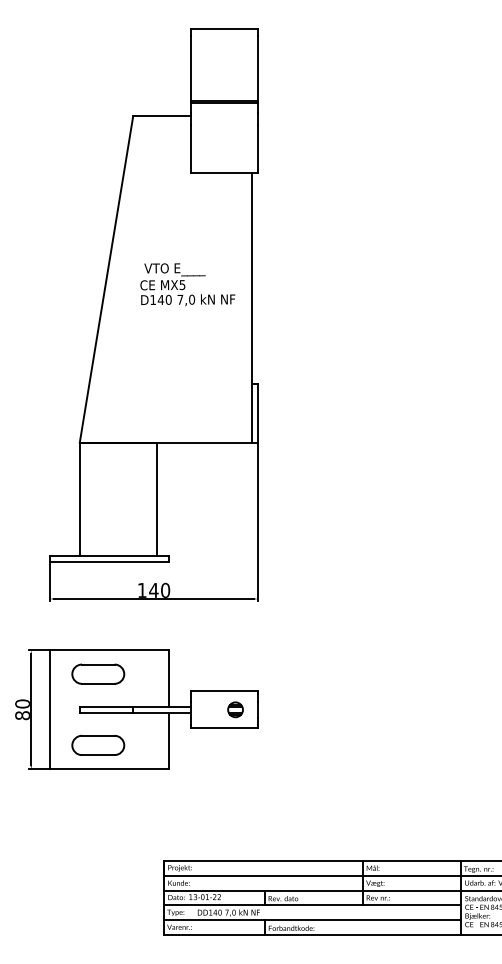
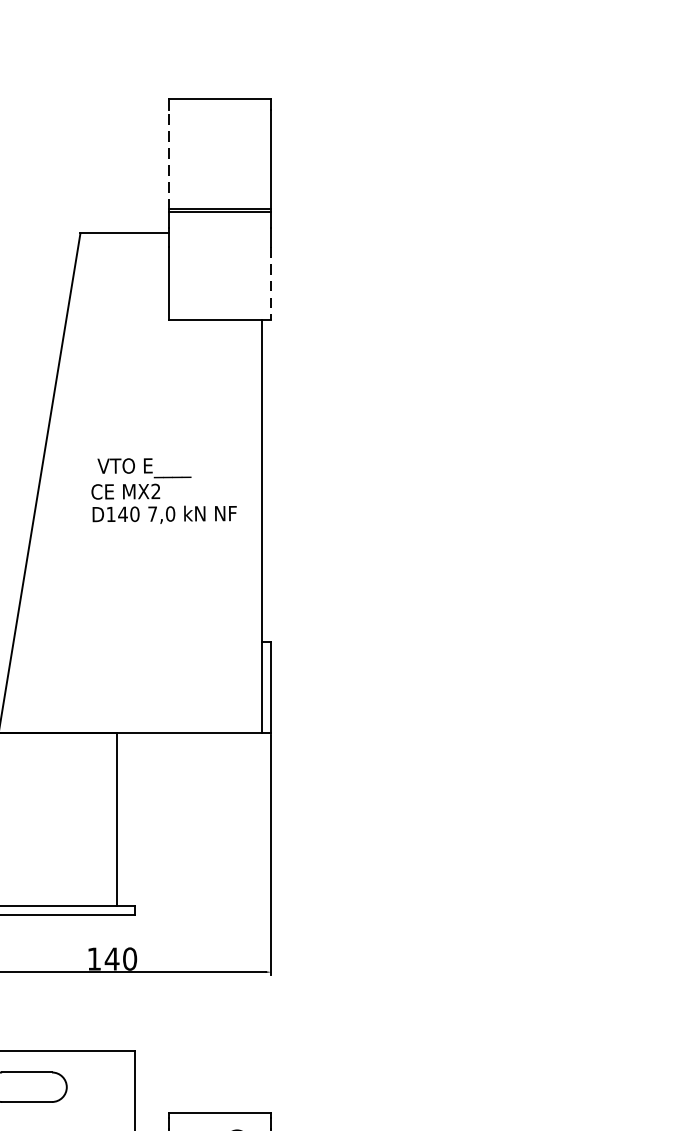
line: (191, 67) -> (169, 158), solid -> dashed
line: (257, 149) -> (270, 284), solid -> dashed
text: (182, 285) -> (155, 492), MX5 -> MX2

